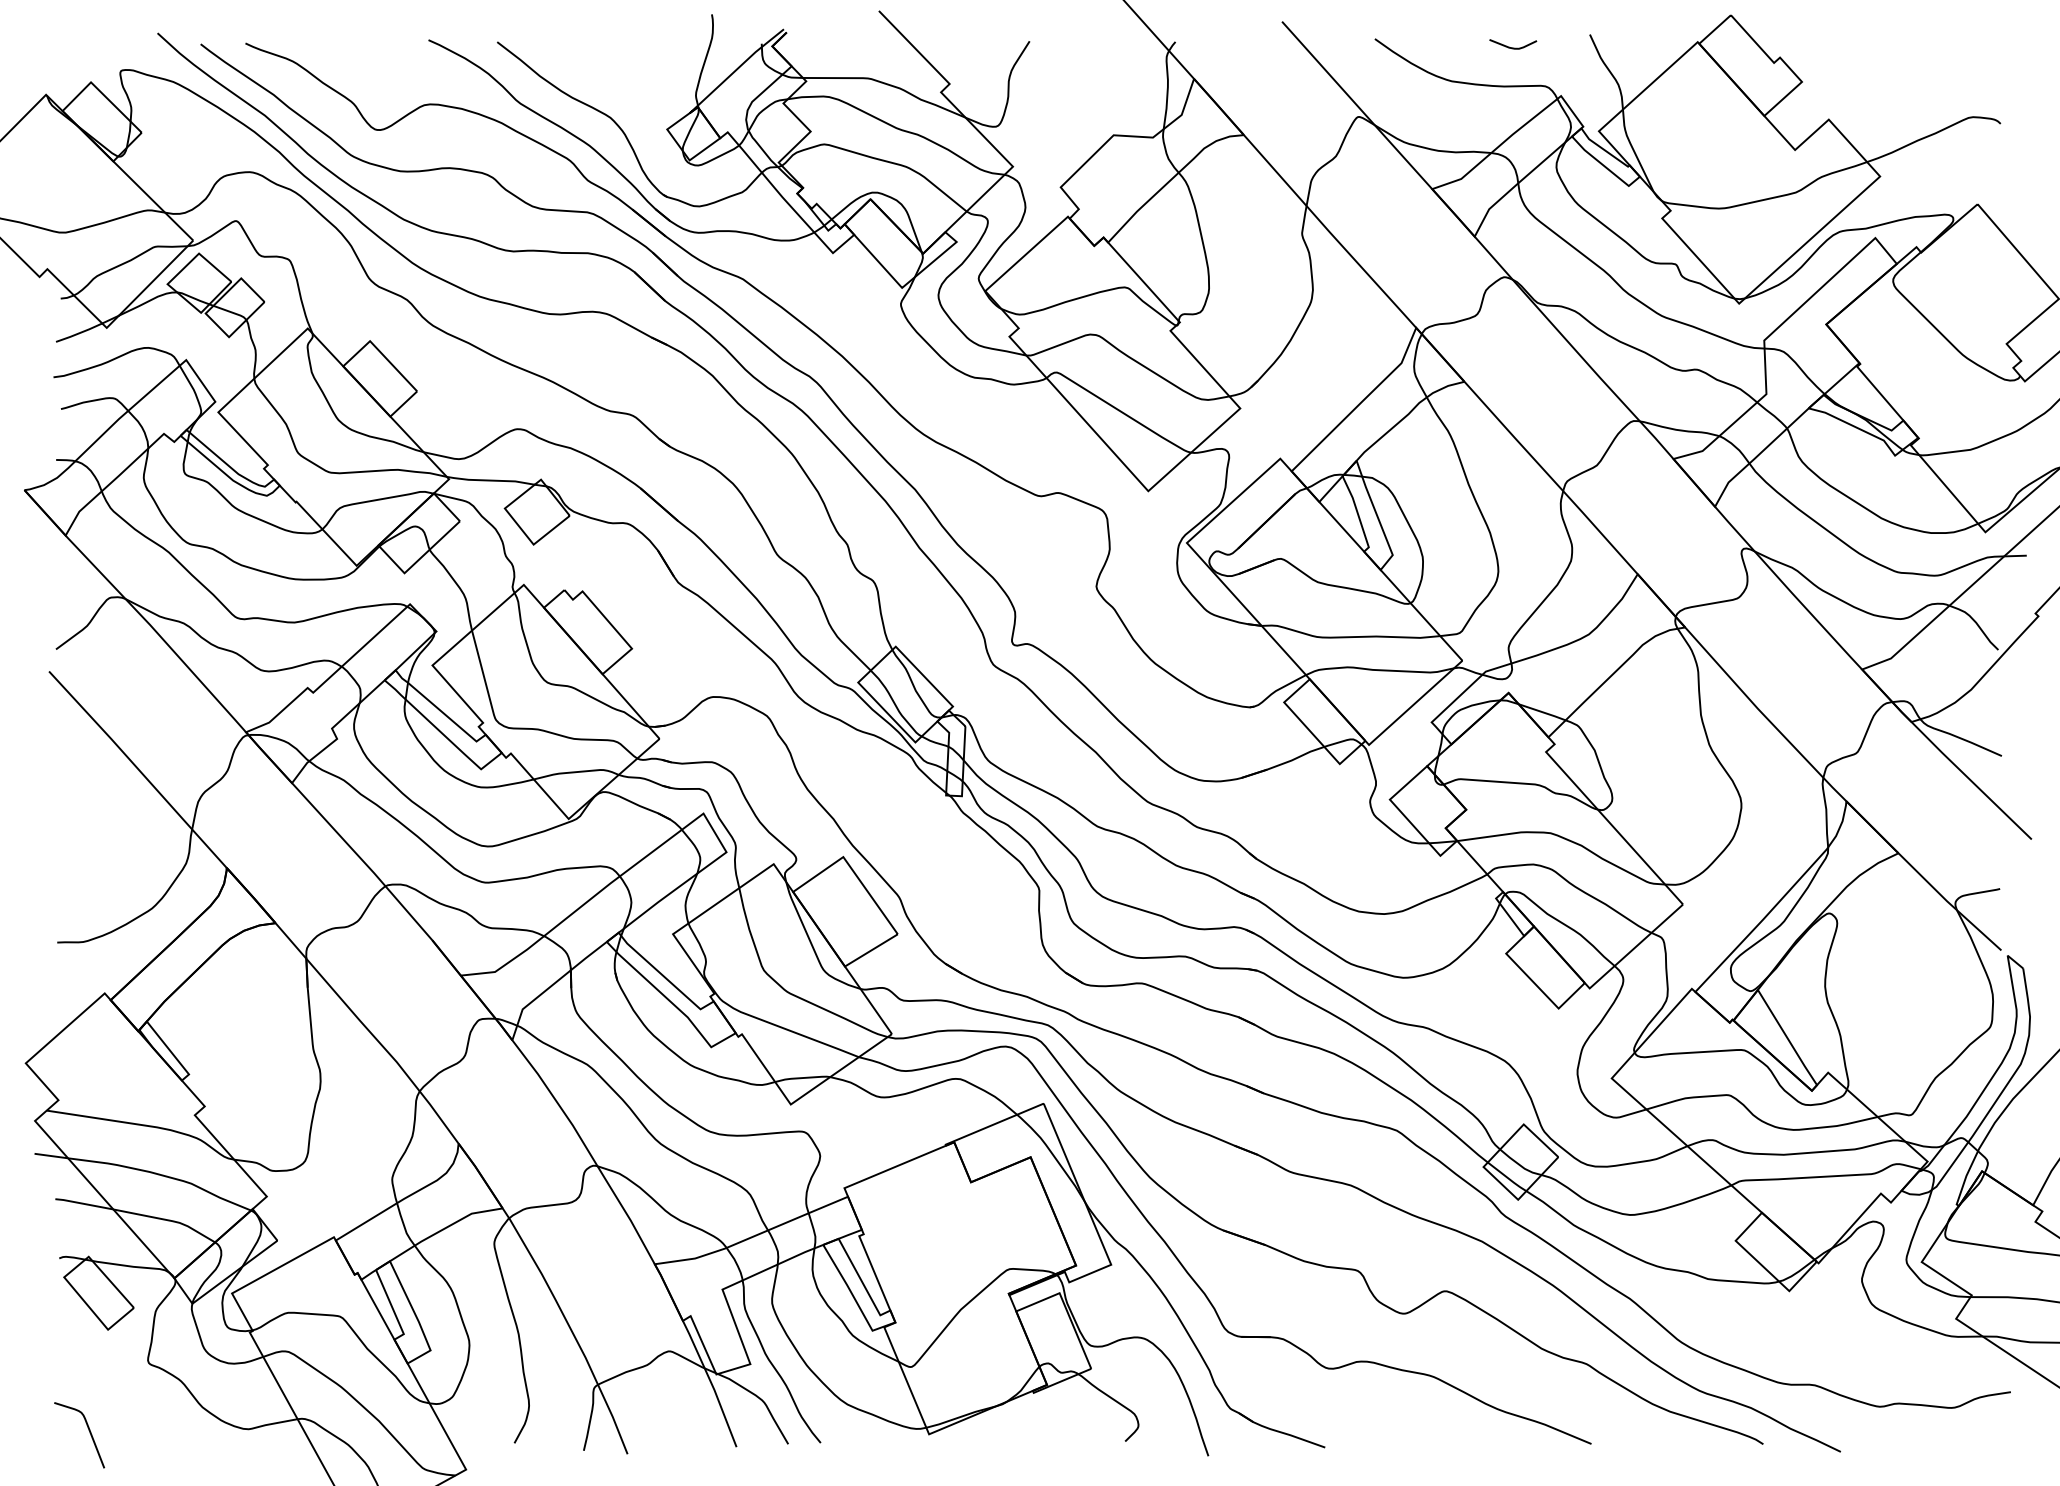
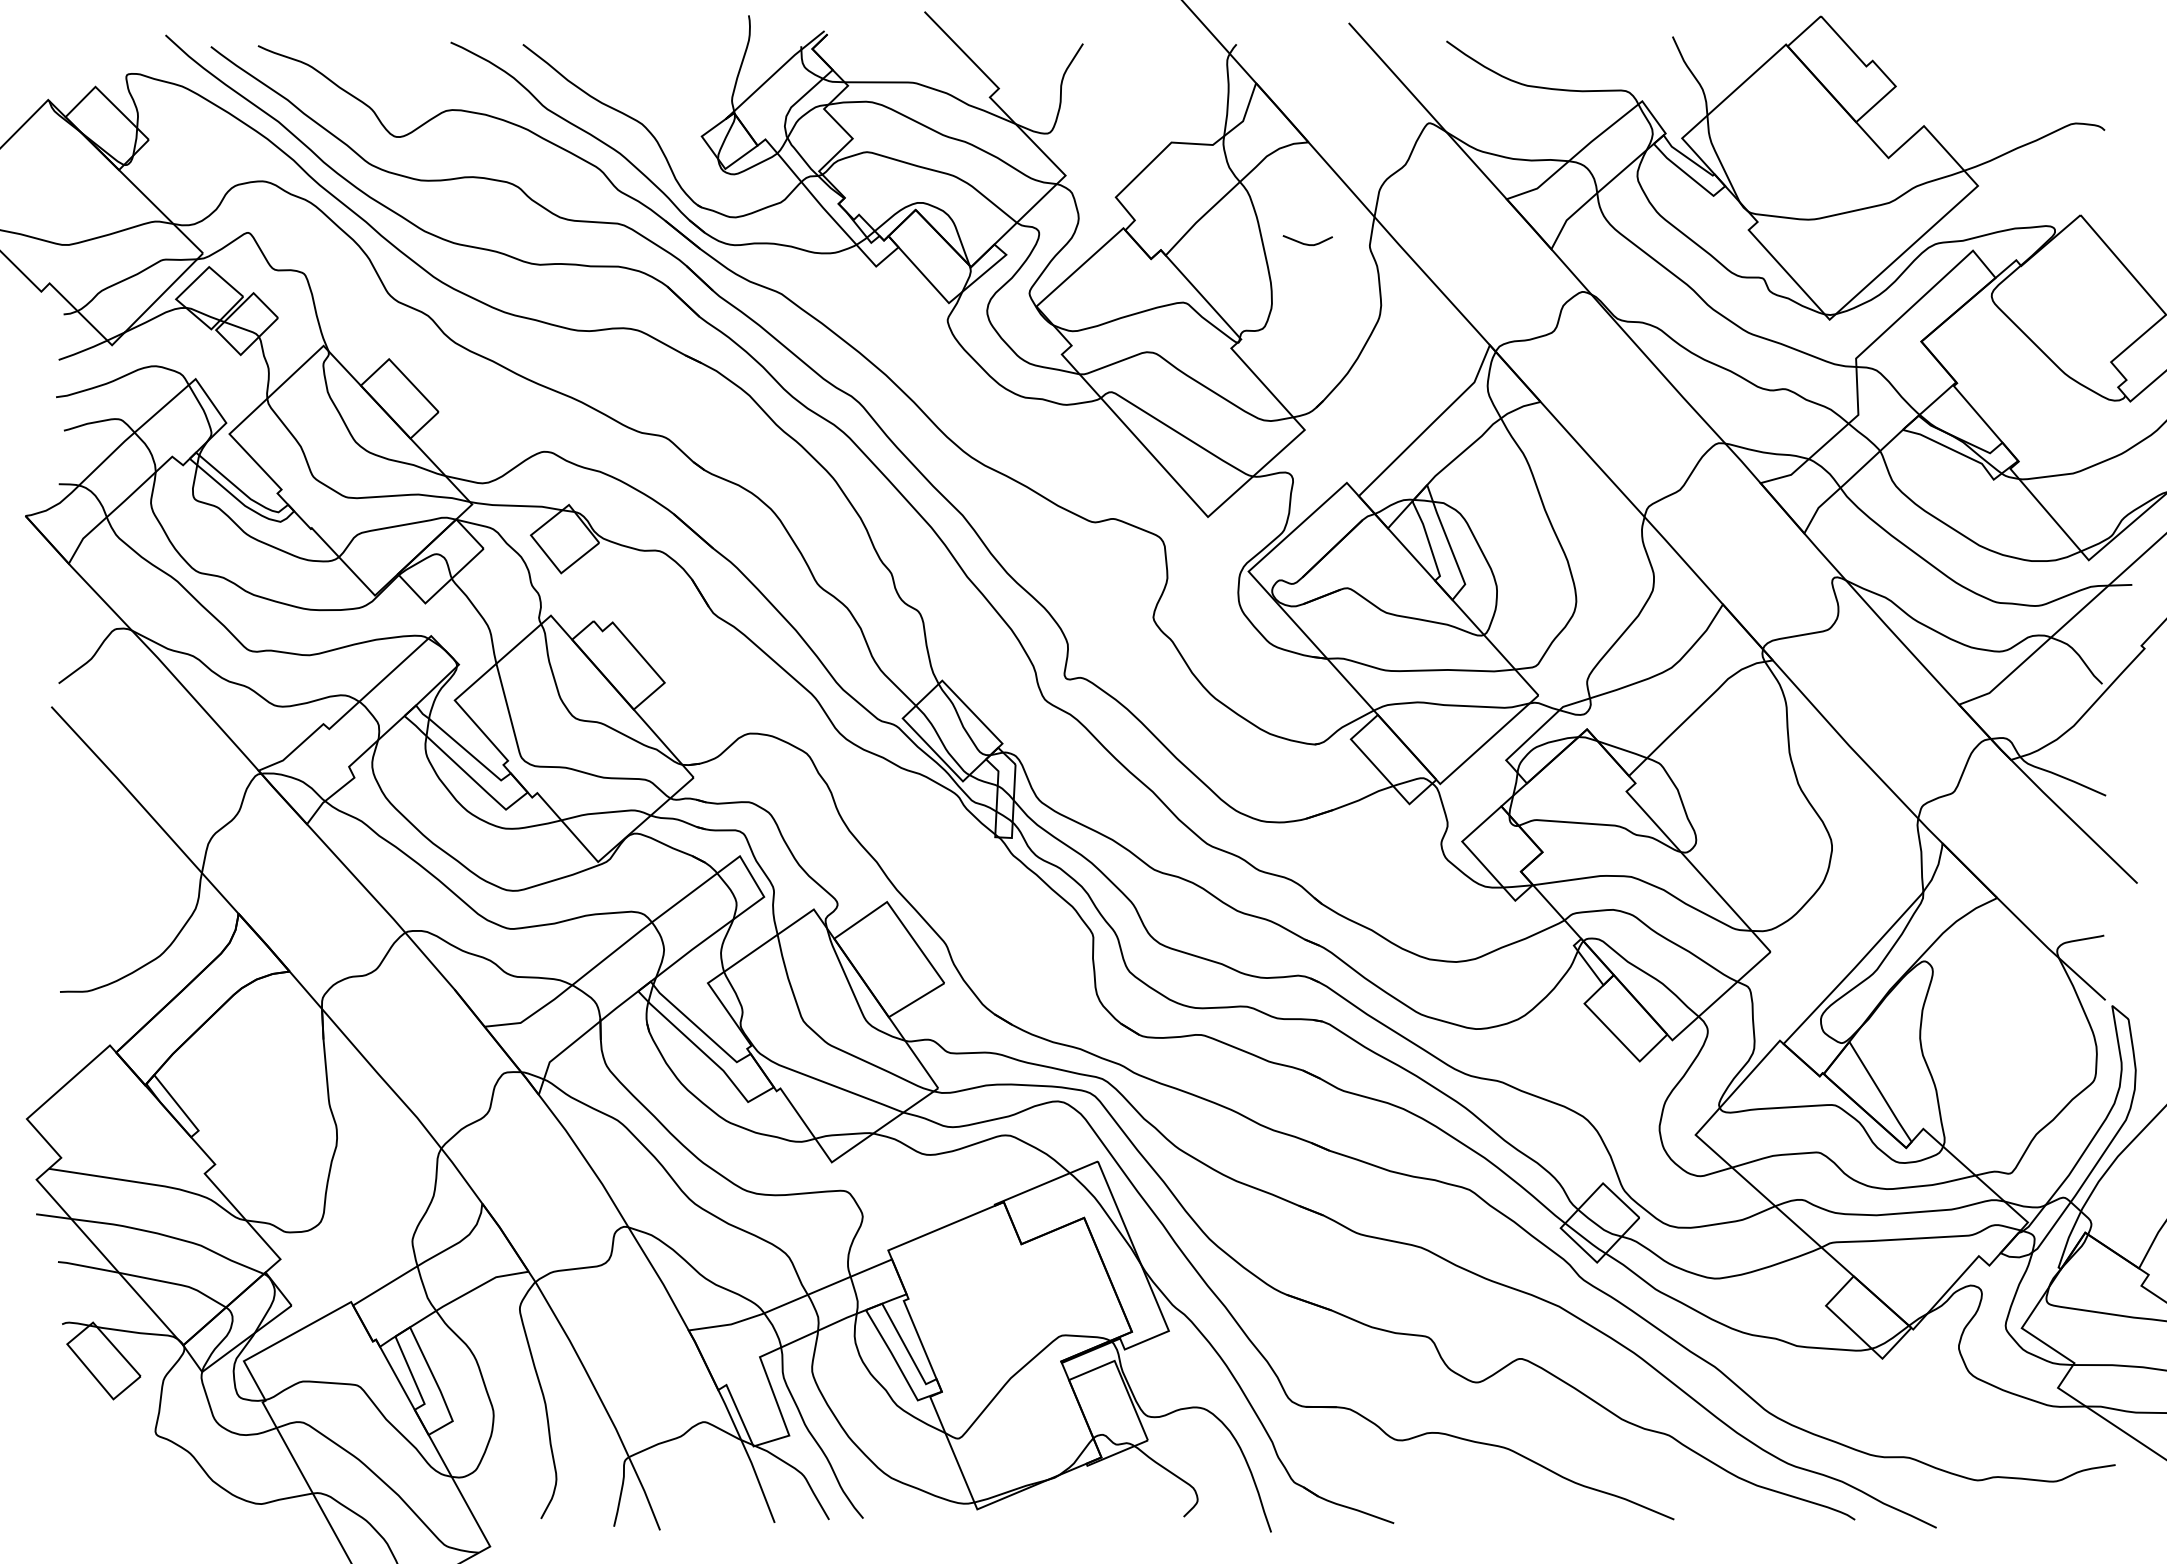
curve: (1513, 47) -> (1308, 243), moved
curve: (89, 1433) -> (93, 1508), removed

